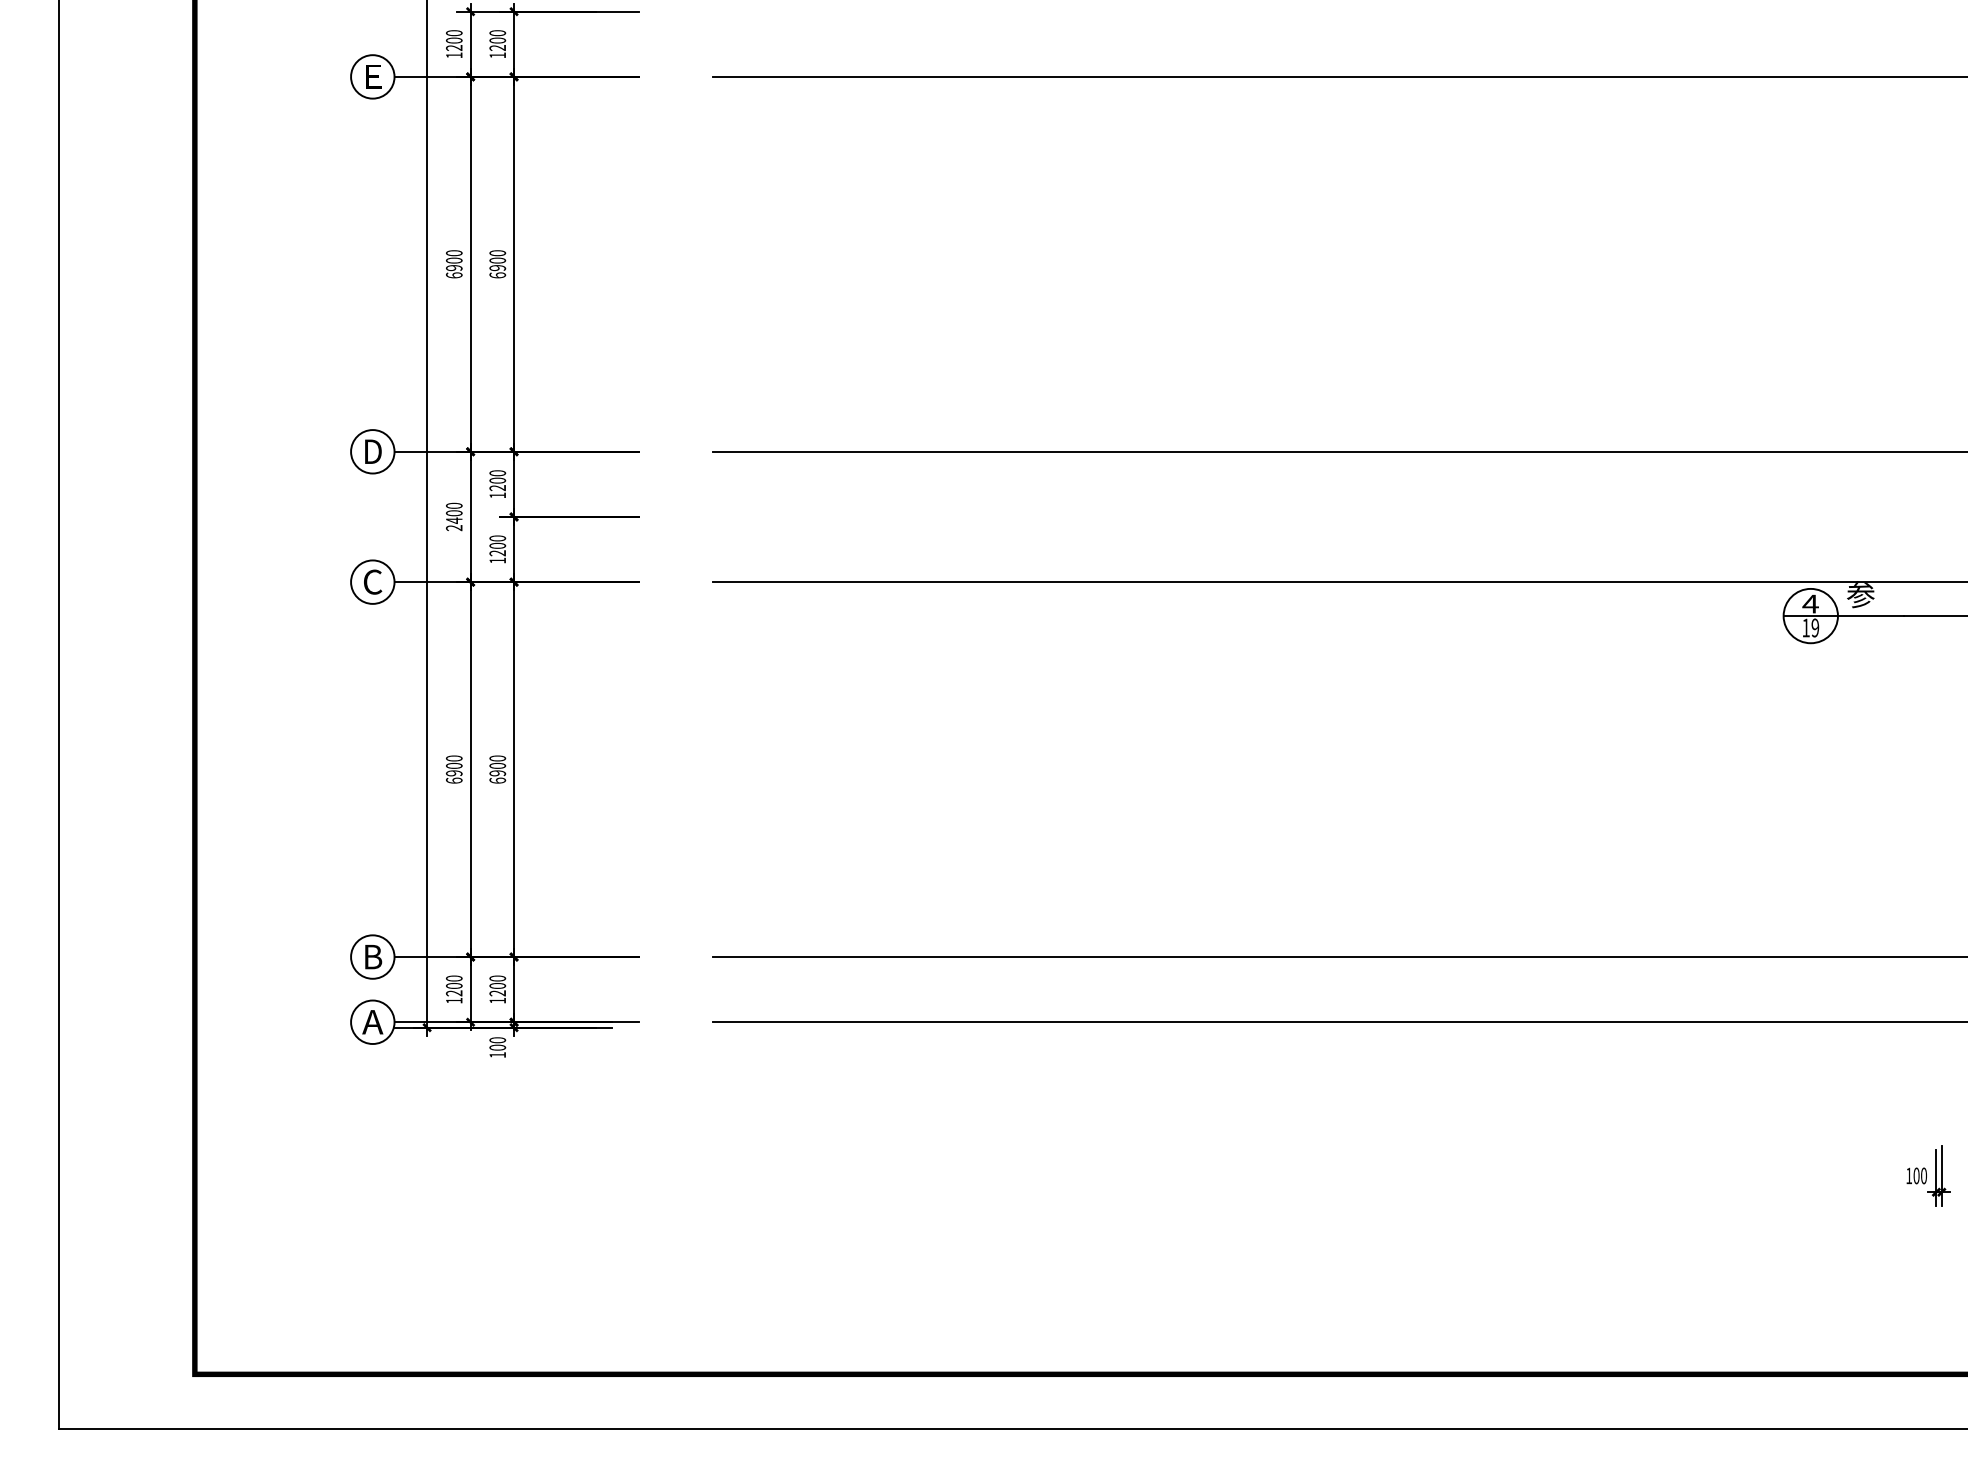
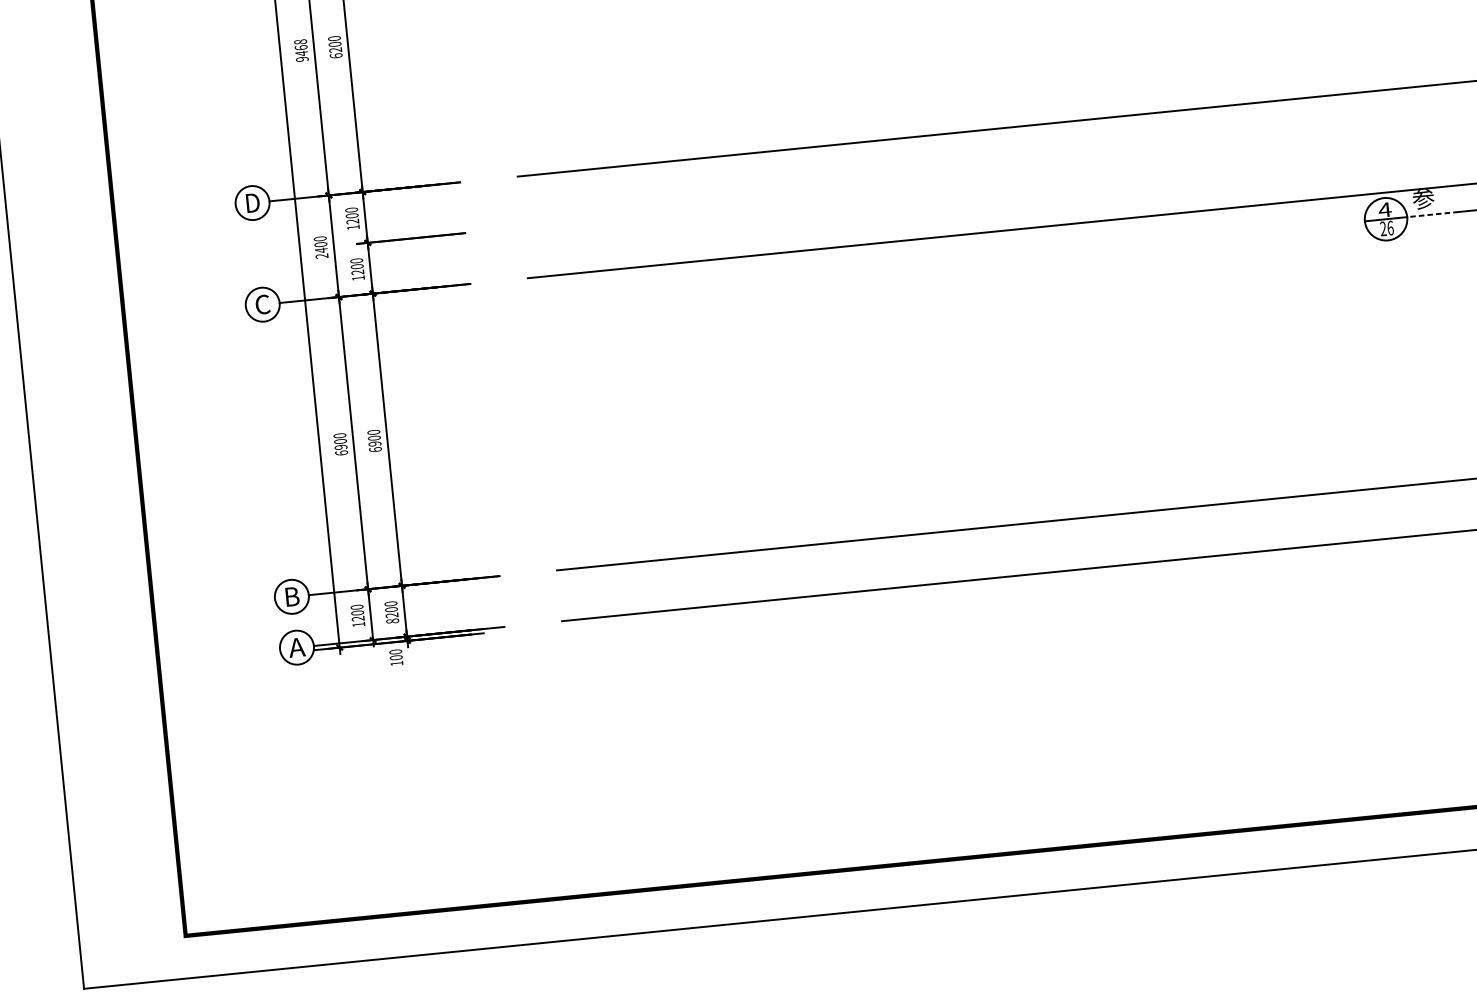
text: (454, 264) -> (301, 50), 6900 -> 9468
text: (498, 268) -> (336, 50), 6900 -> 6200
line: (1870, 616) -> (1432, 214), solid -> dashed
text: (1810, 627) -> (1386, 228), 19 -> 26
text: (497, 1000) -> (392, 620), 1200 -> 8200

